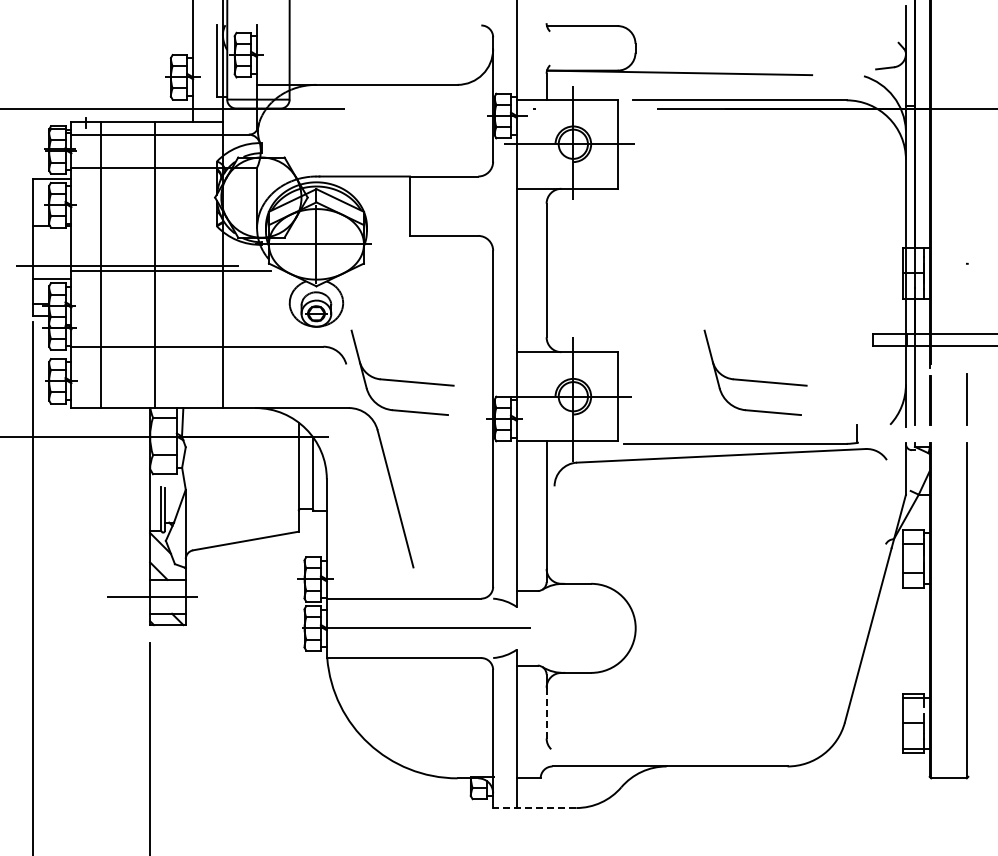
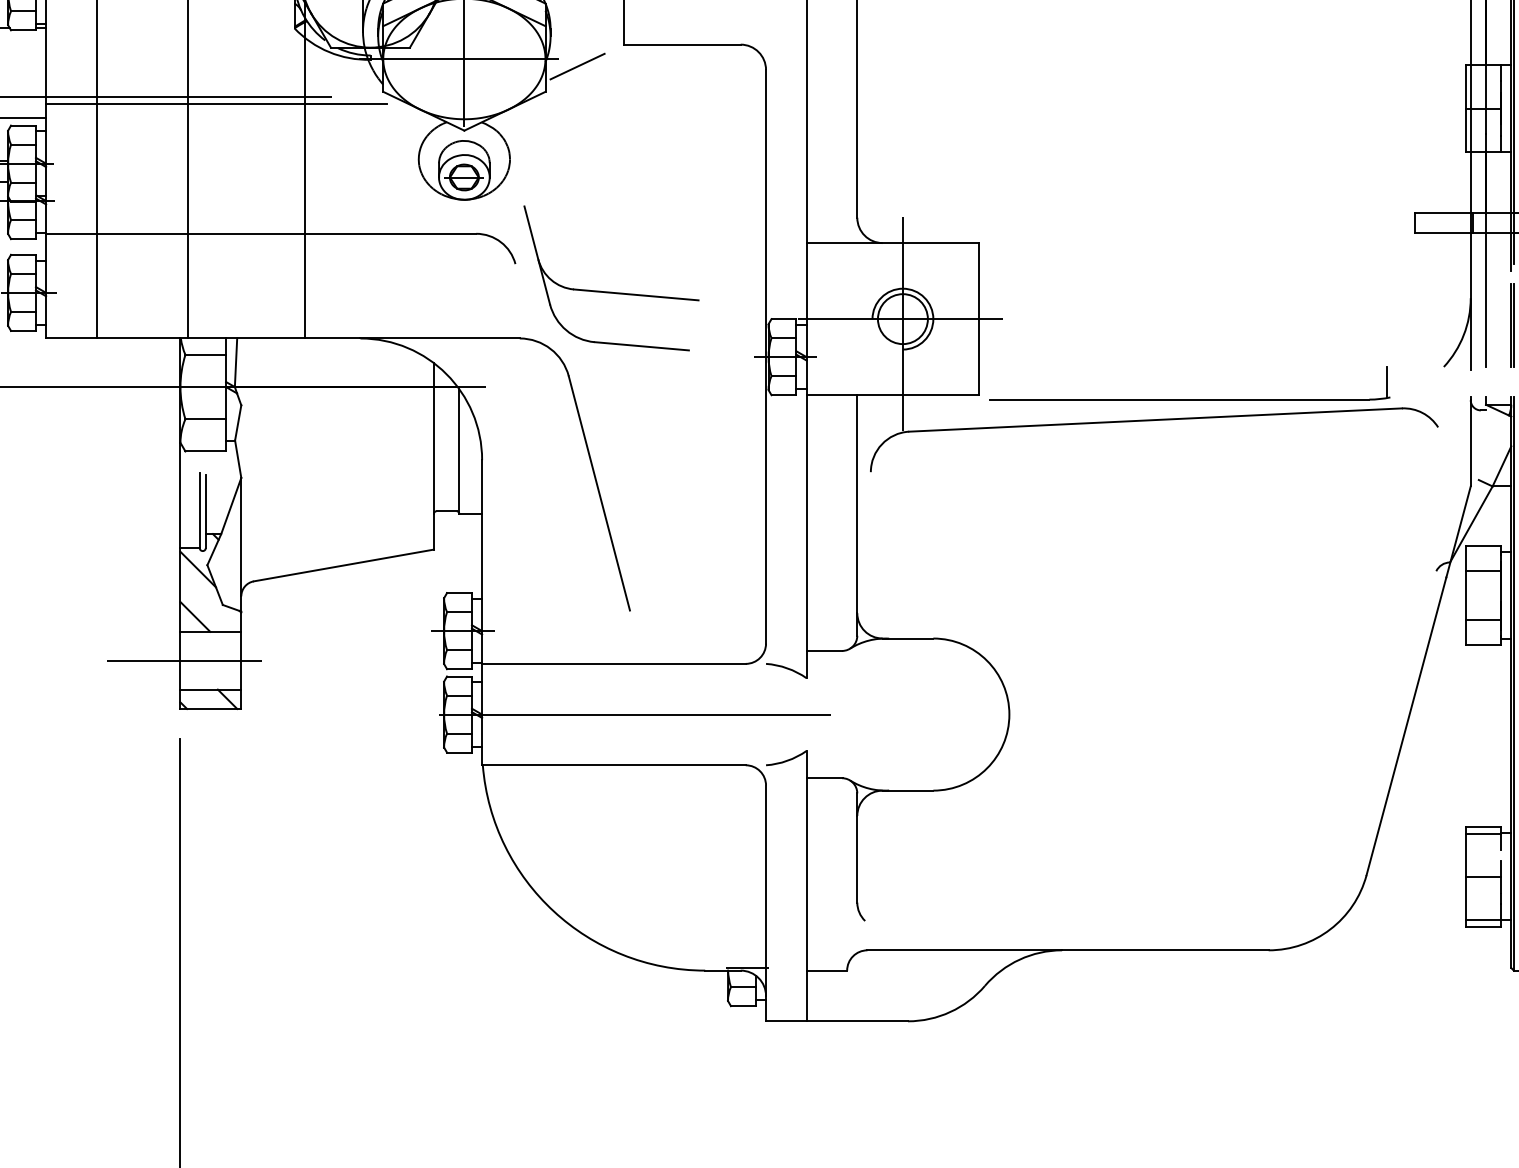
line: (382, 248) -> (577, 66), added
part: (755, 380) -> (1213, 291), removed
line: (546, 713) -> (857, 859), dashed -> solid
line: (534, 808) -> (836, 1022), dashed -> solid

